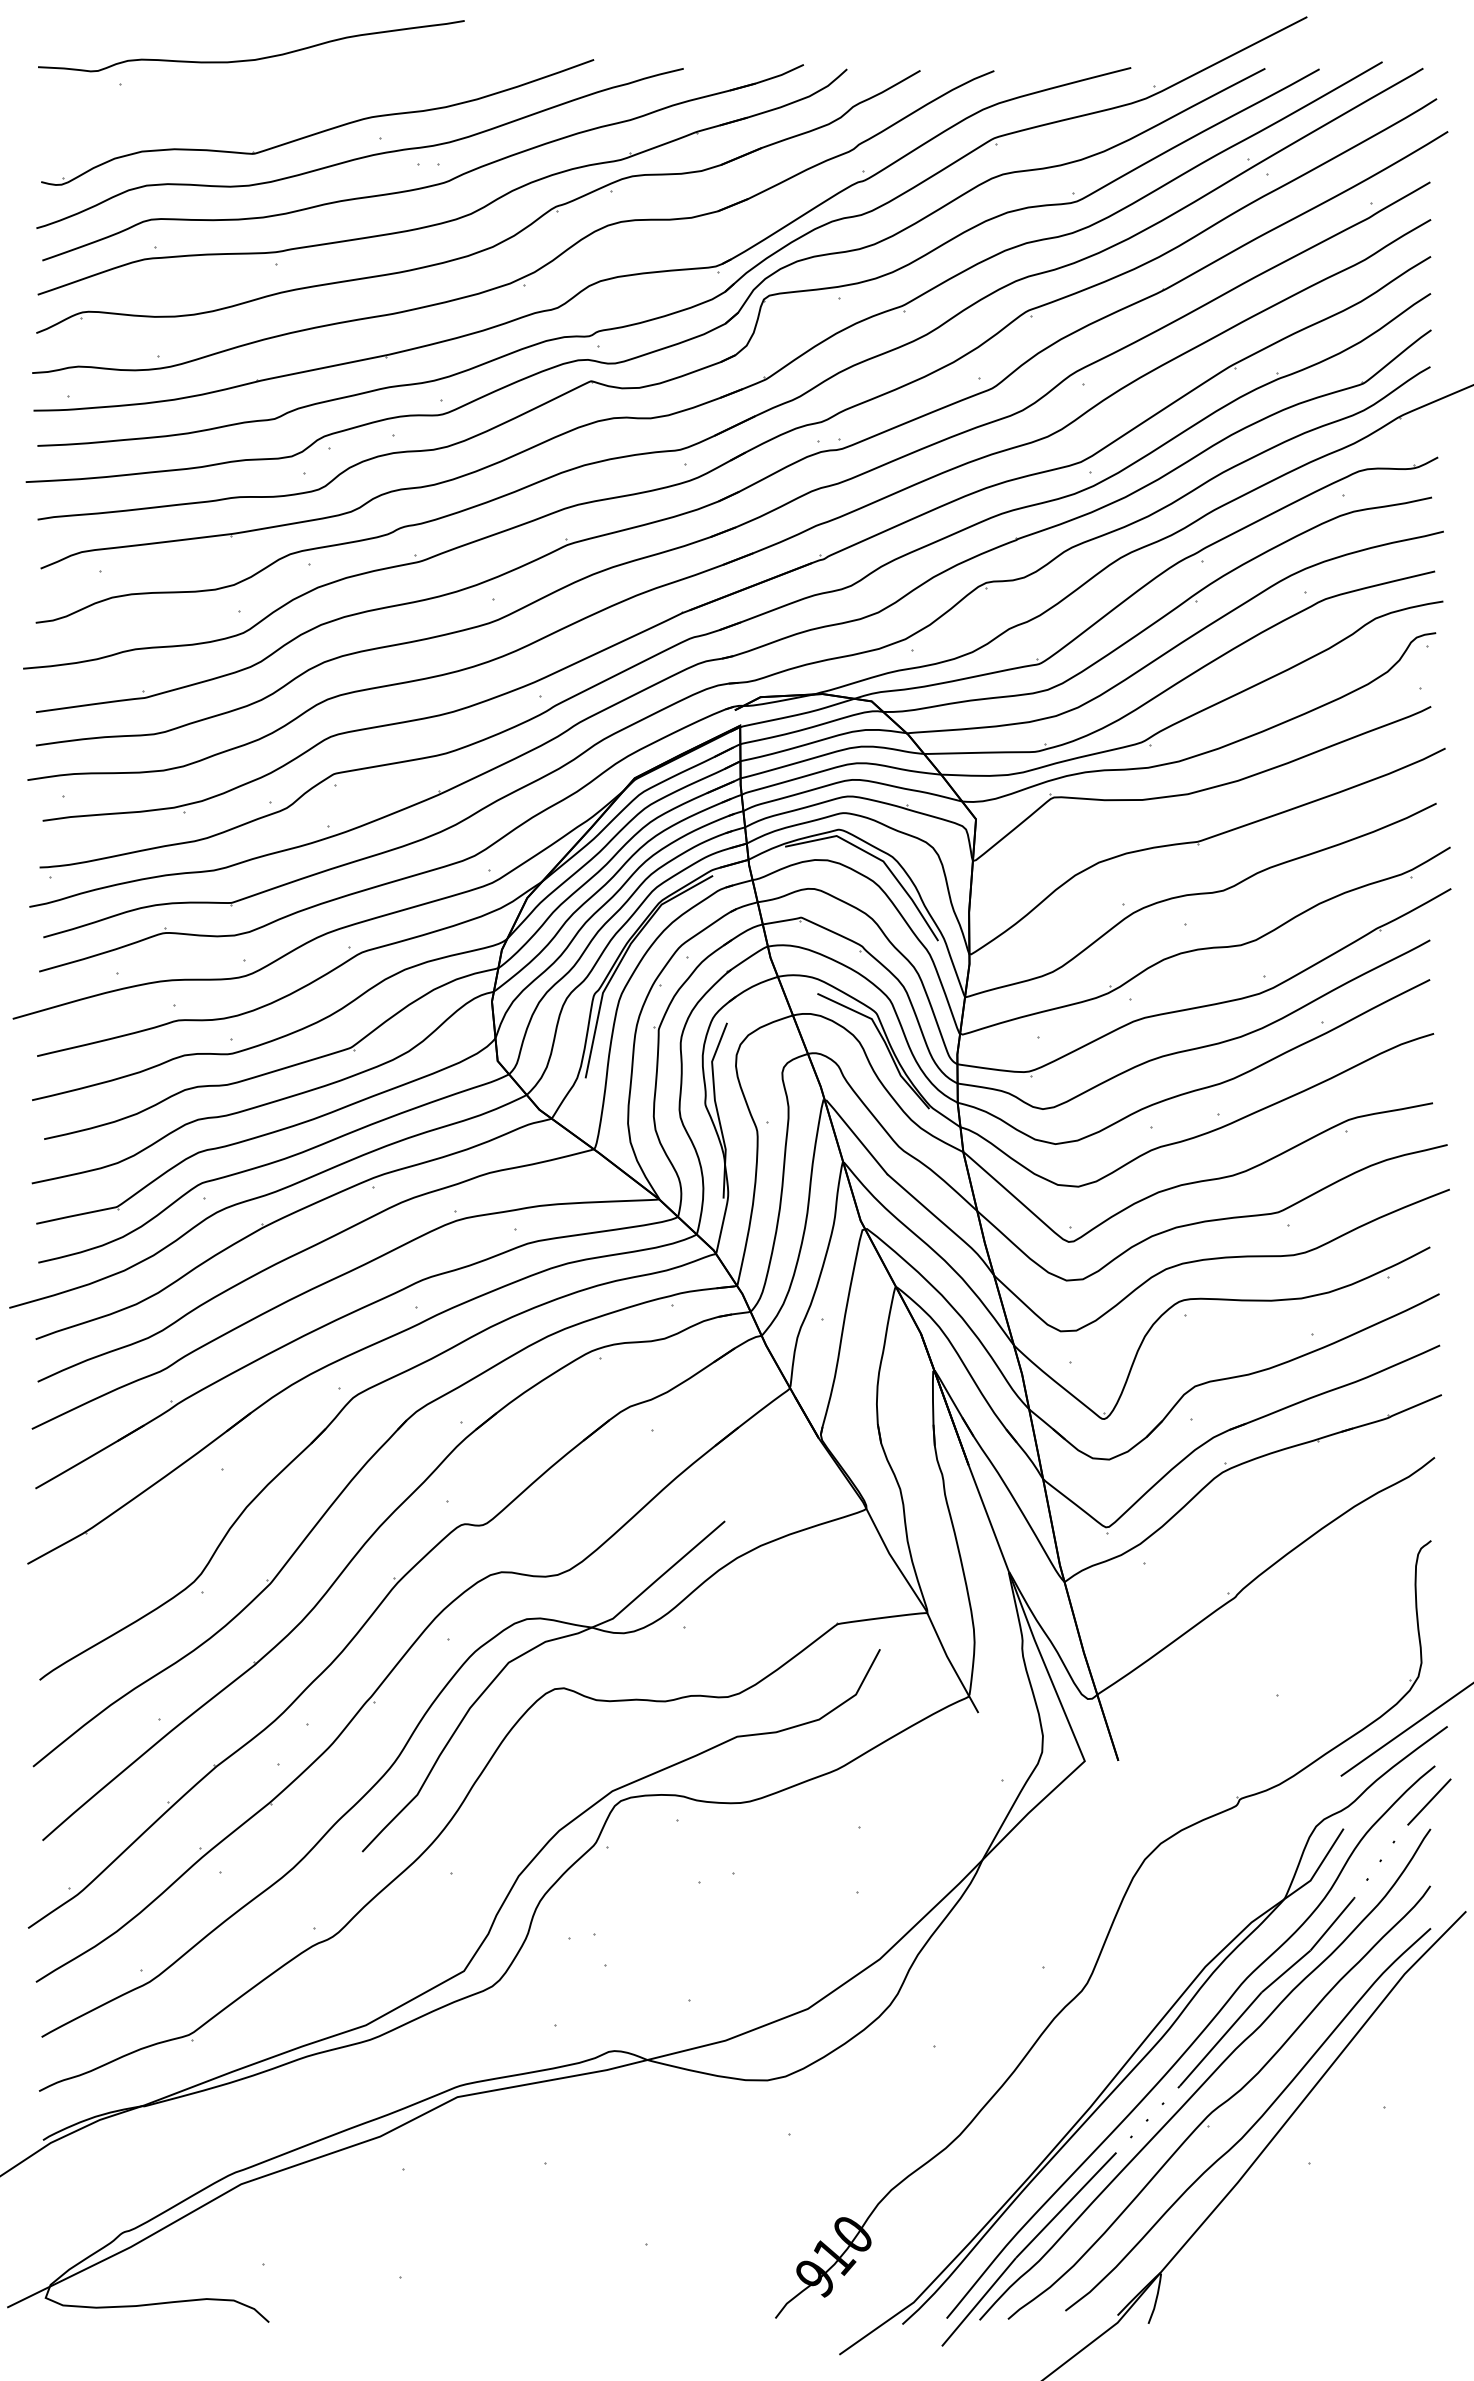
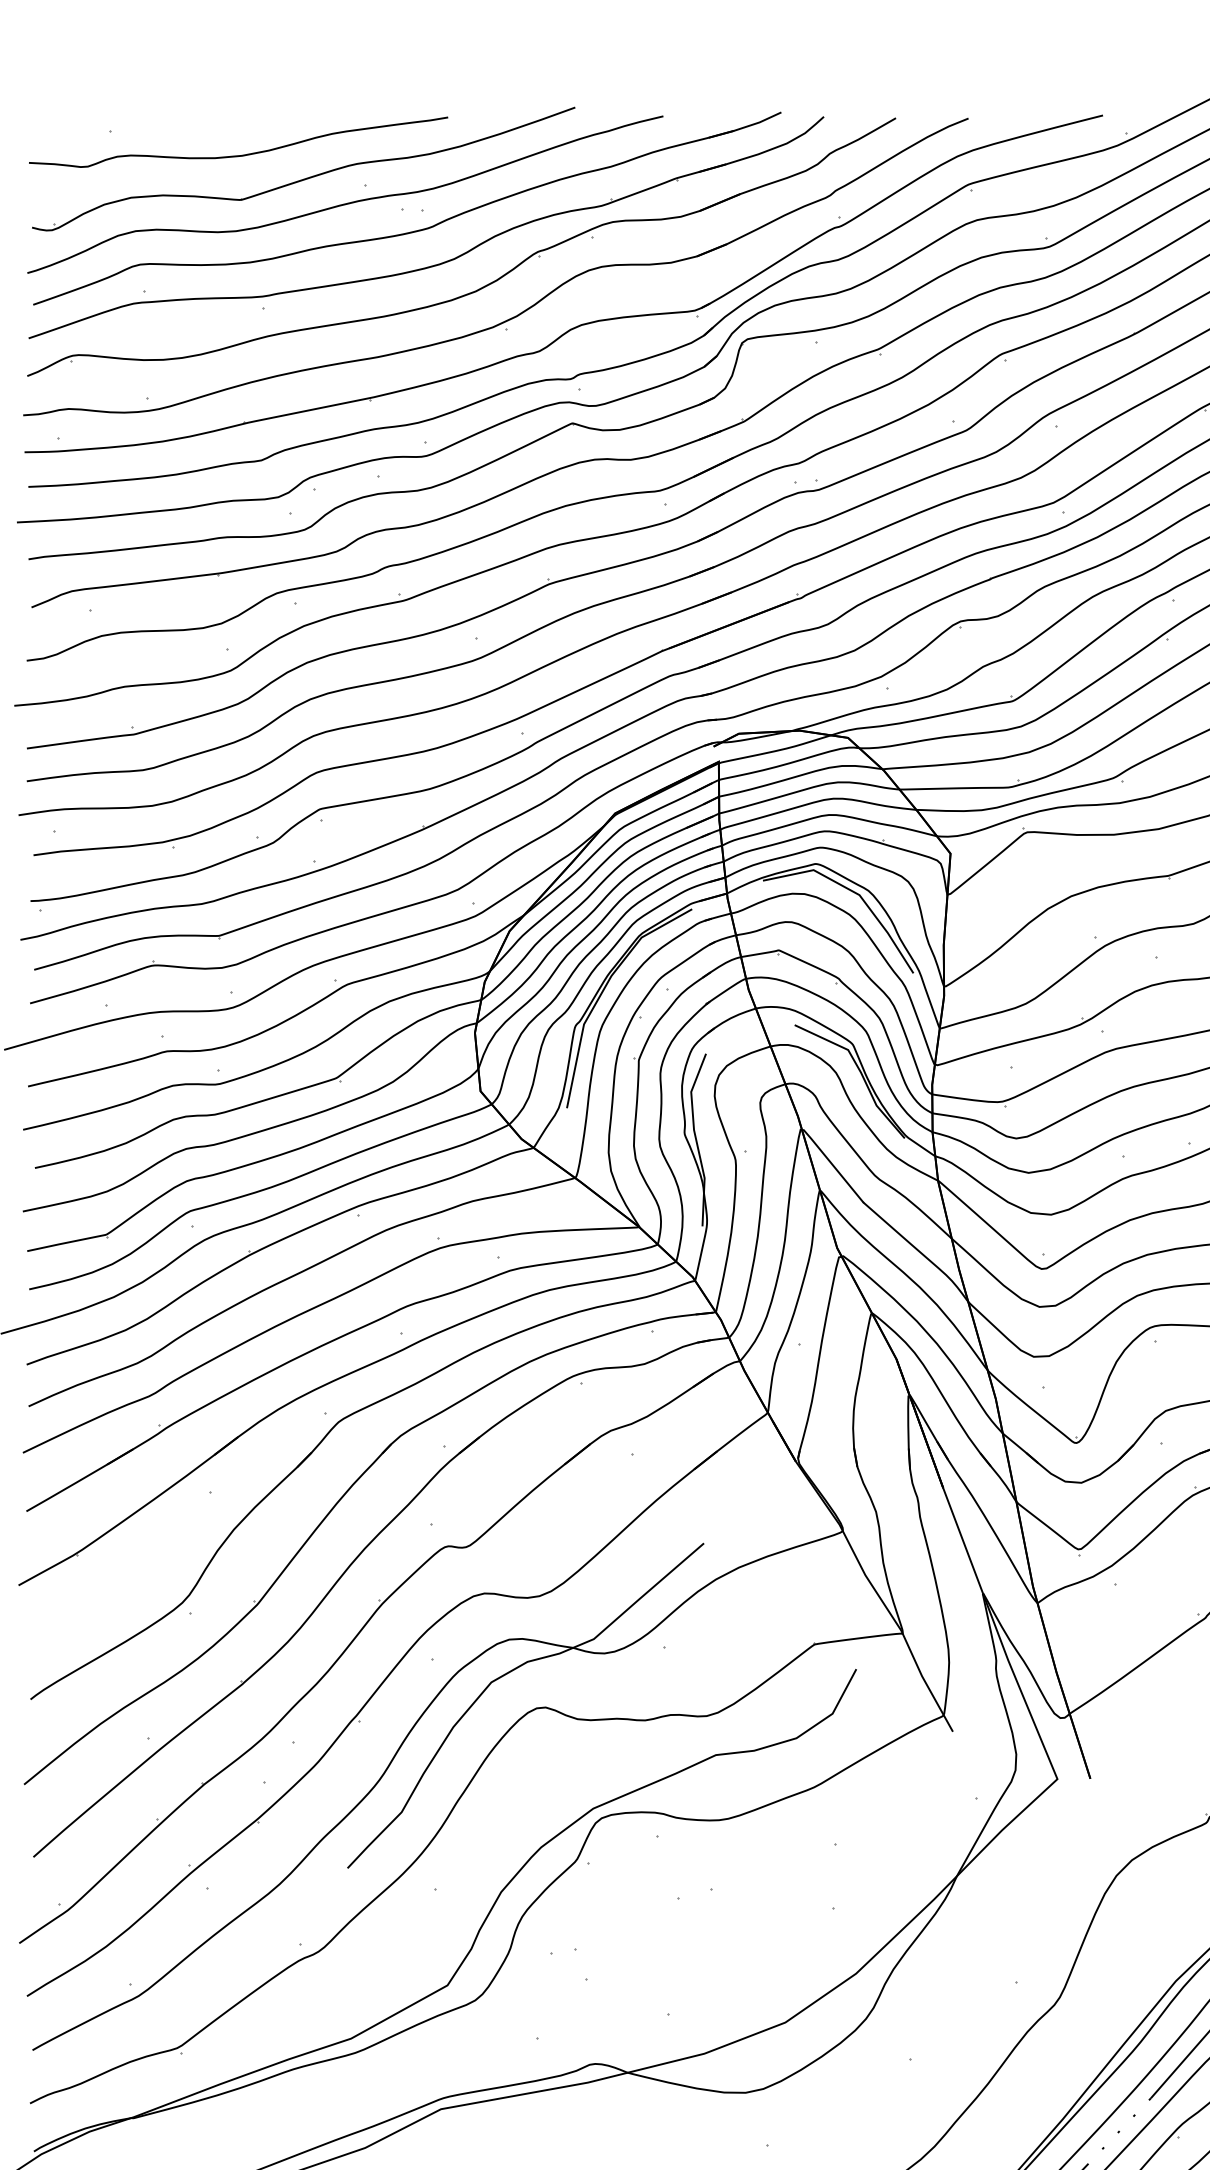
curve: (255, 58) -> (242, 154), moved

